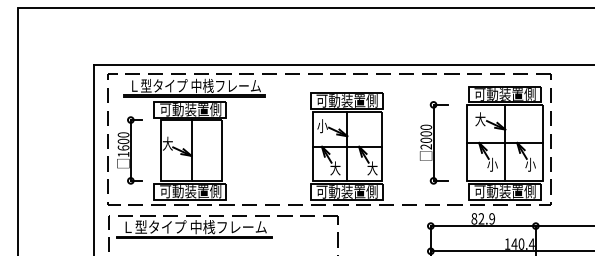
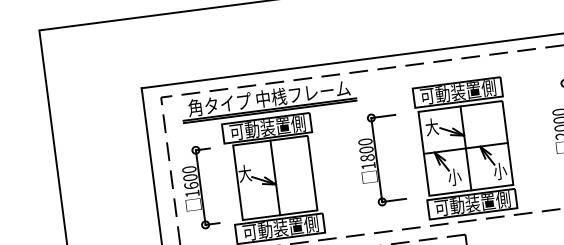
text: (194, 85) -> (268, 97), Ｌ型タイプ 中桟フレーム -> 角タイプ 中桟フレーム
text: (322, 126) -> (432, 127), 小 -> 大
part: (277, 146) -> (380, 159), added
text: (335, 168) -> (454, 177), 大 -> 小
text: (372, 168) -> (500, 171), 大 -> 小

